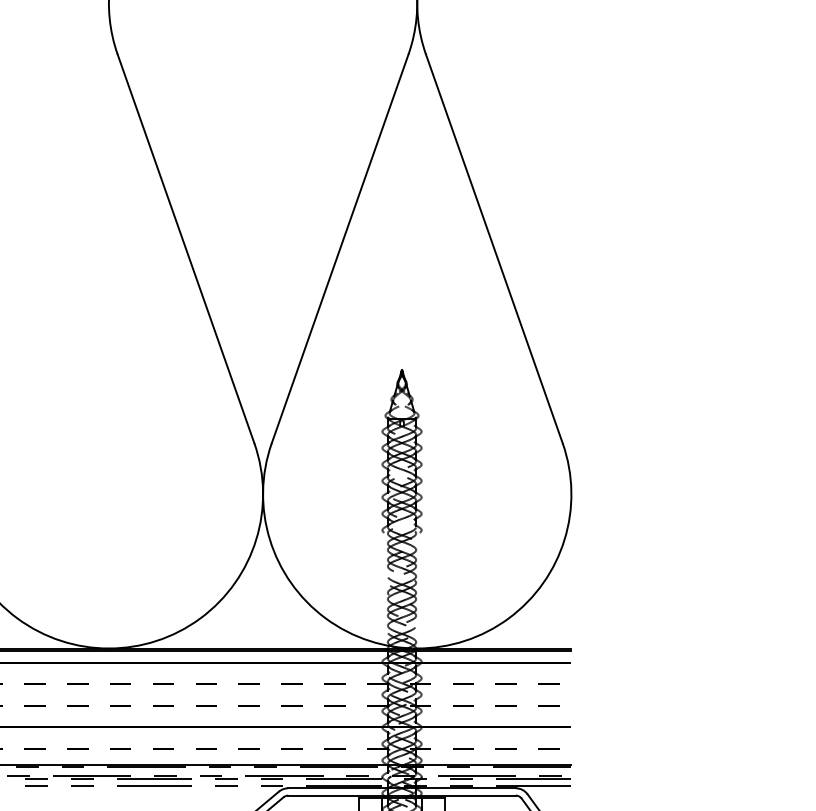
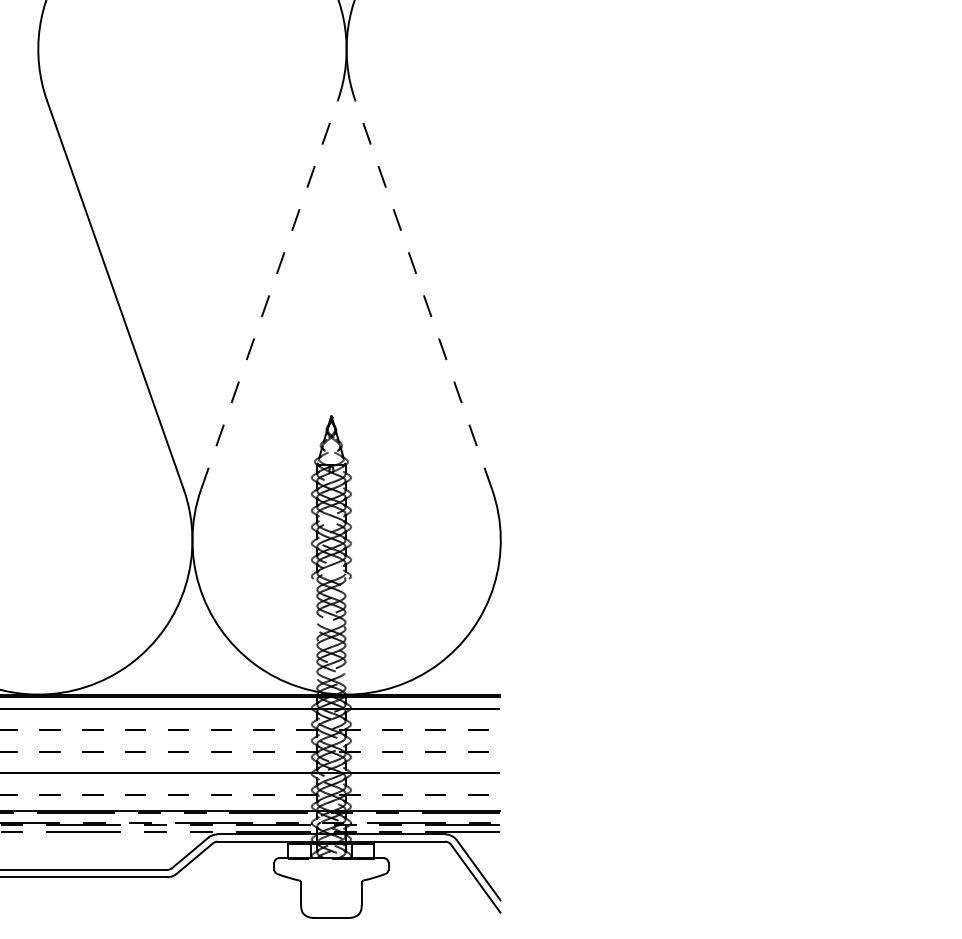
line: (340, 248) -> (269, 294), solid -> dashed
line: (494, 248) -> (423, 294), solid -> dashed

